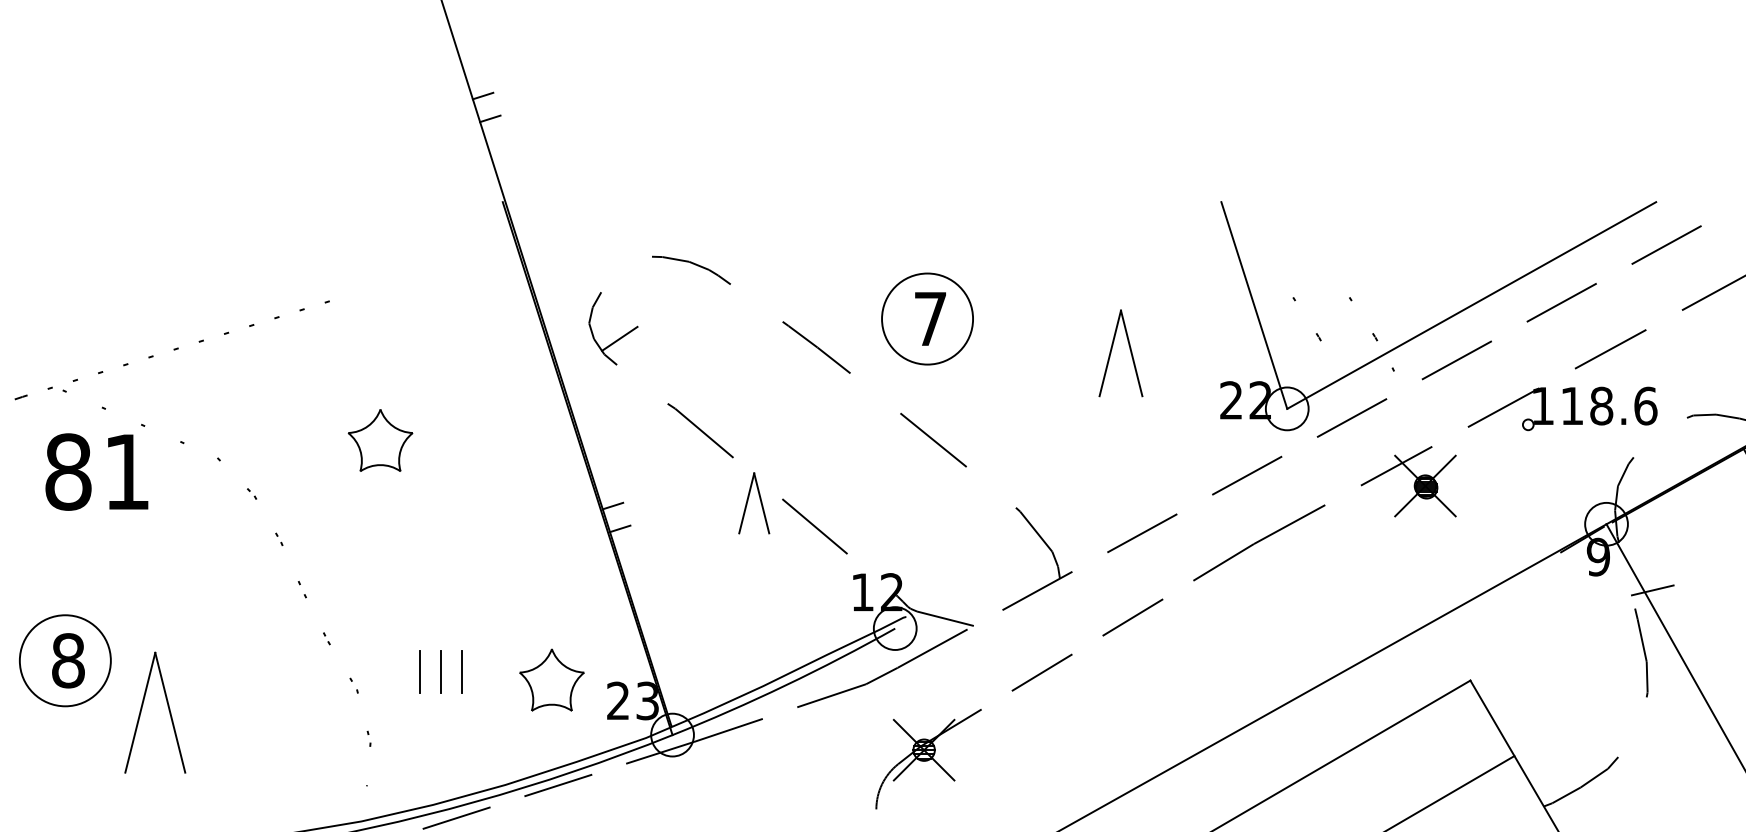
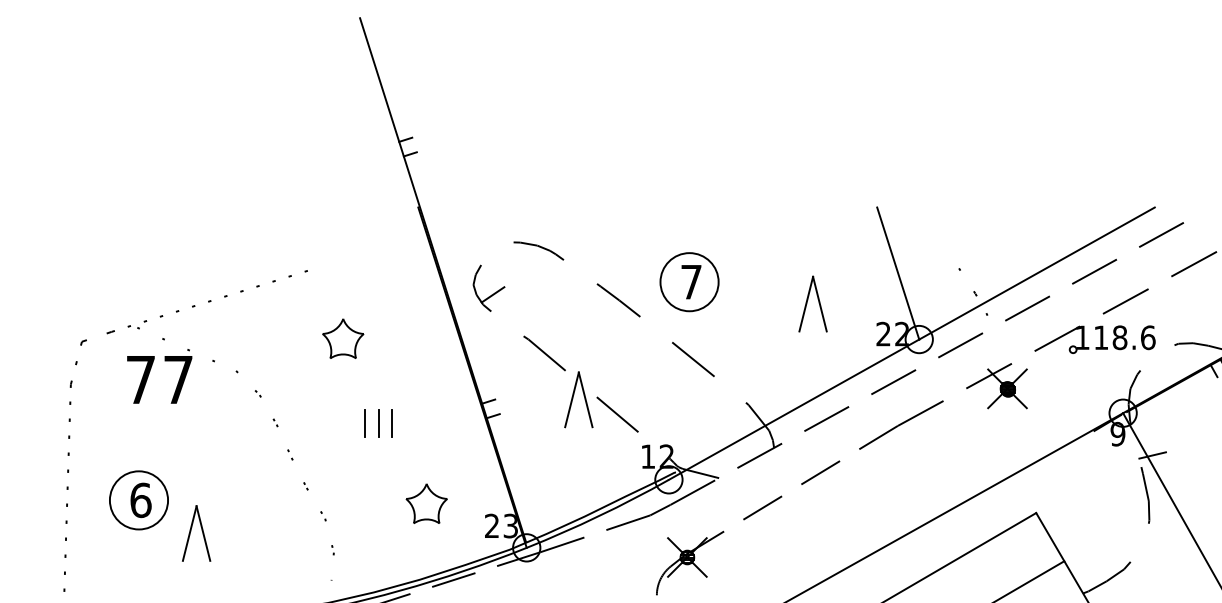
part: (1315, 333) -> (937, 291), removed
part: (380, 440) -> (343, 338), moved
text: (97, 471) -> (159, 379), 81 -> 77
part: (753, 502) -> (578, 399), size x1.43
line: (1090, 518) -> (793, 409), added
text: (67, 659) -> (140, 499), 8 -> 6
part: (440, 671) -> (378, 423), moved
part: (551, 679) -> (426, 503), moved
part: (155, 712) -> (196, 533), size x0.71

